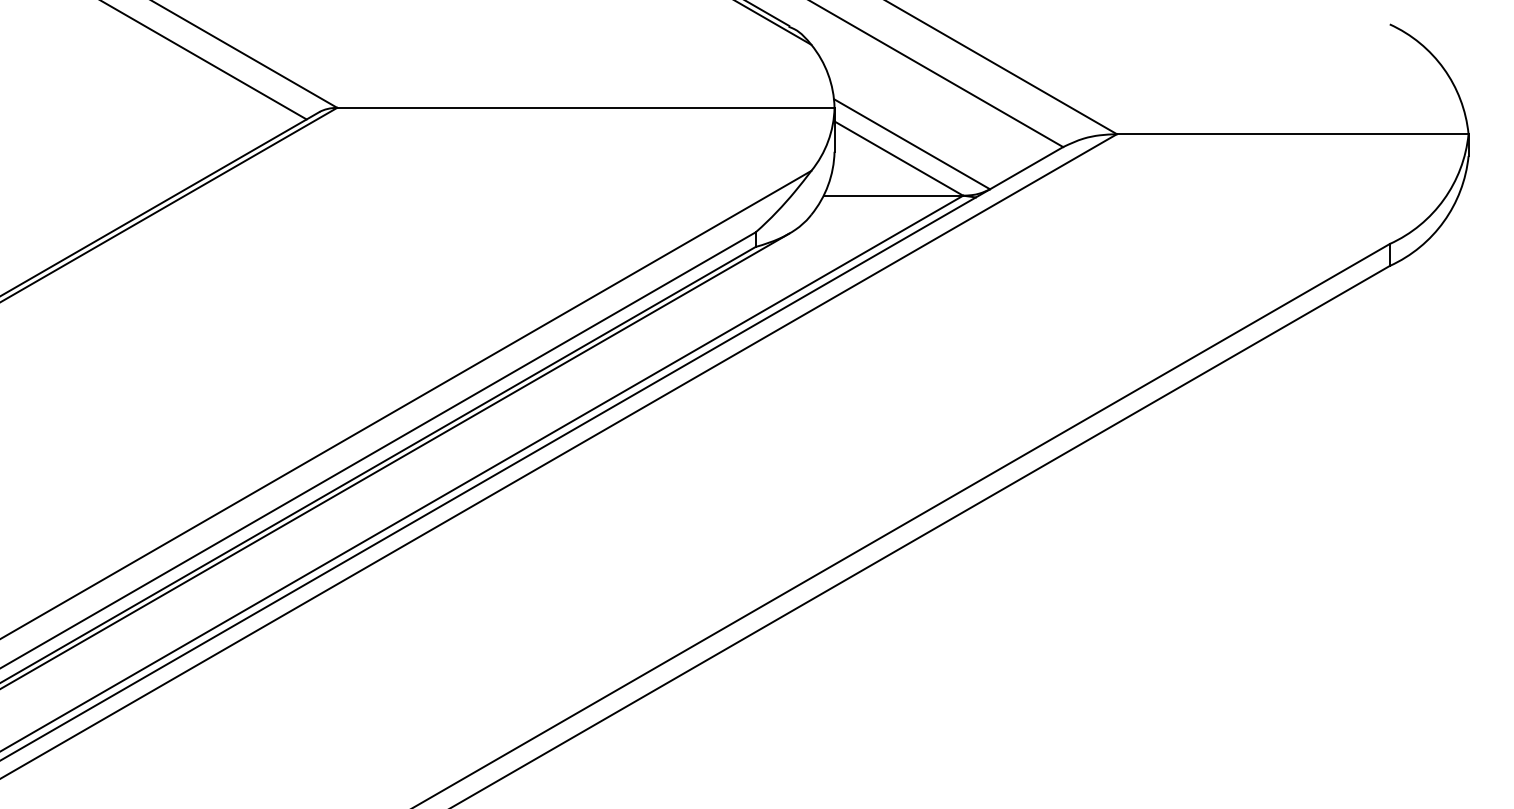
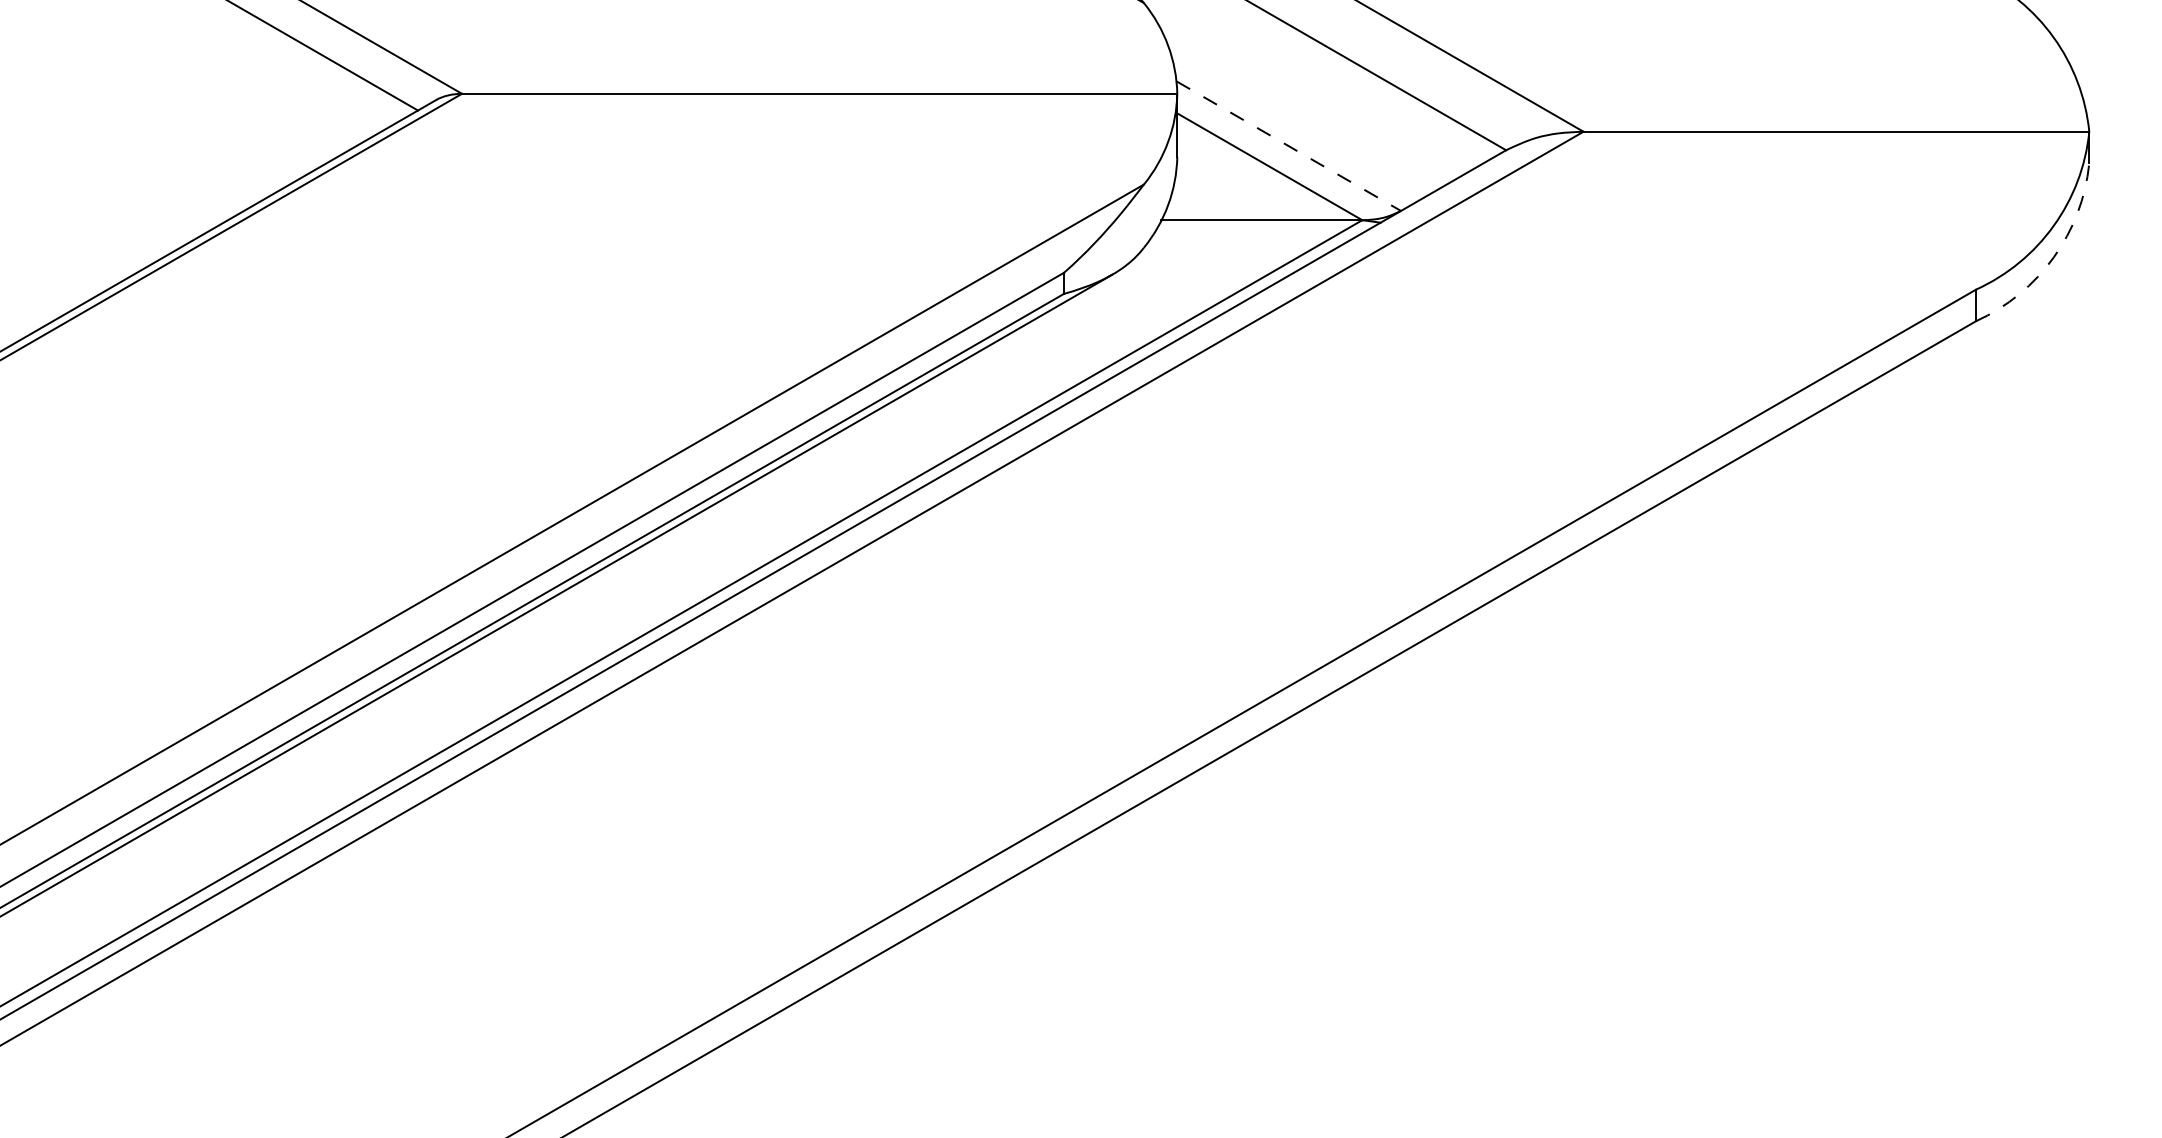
line: (912, 144) -> (1289, 146), solid -> dashed
arc: (1443, 221) -> (2053, 257), solid -> dashed

